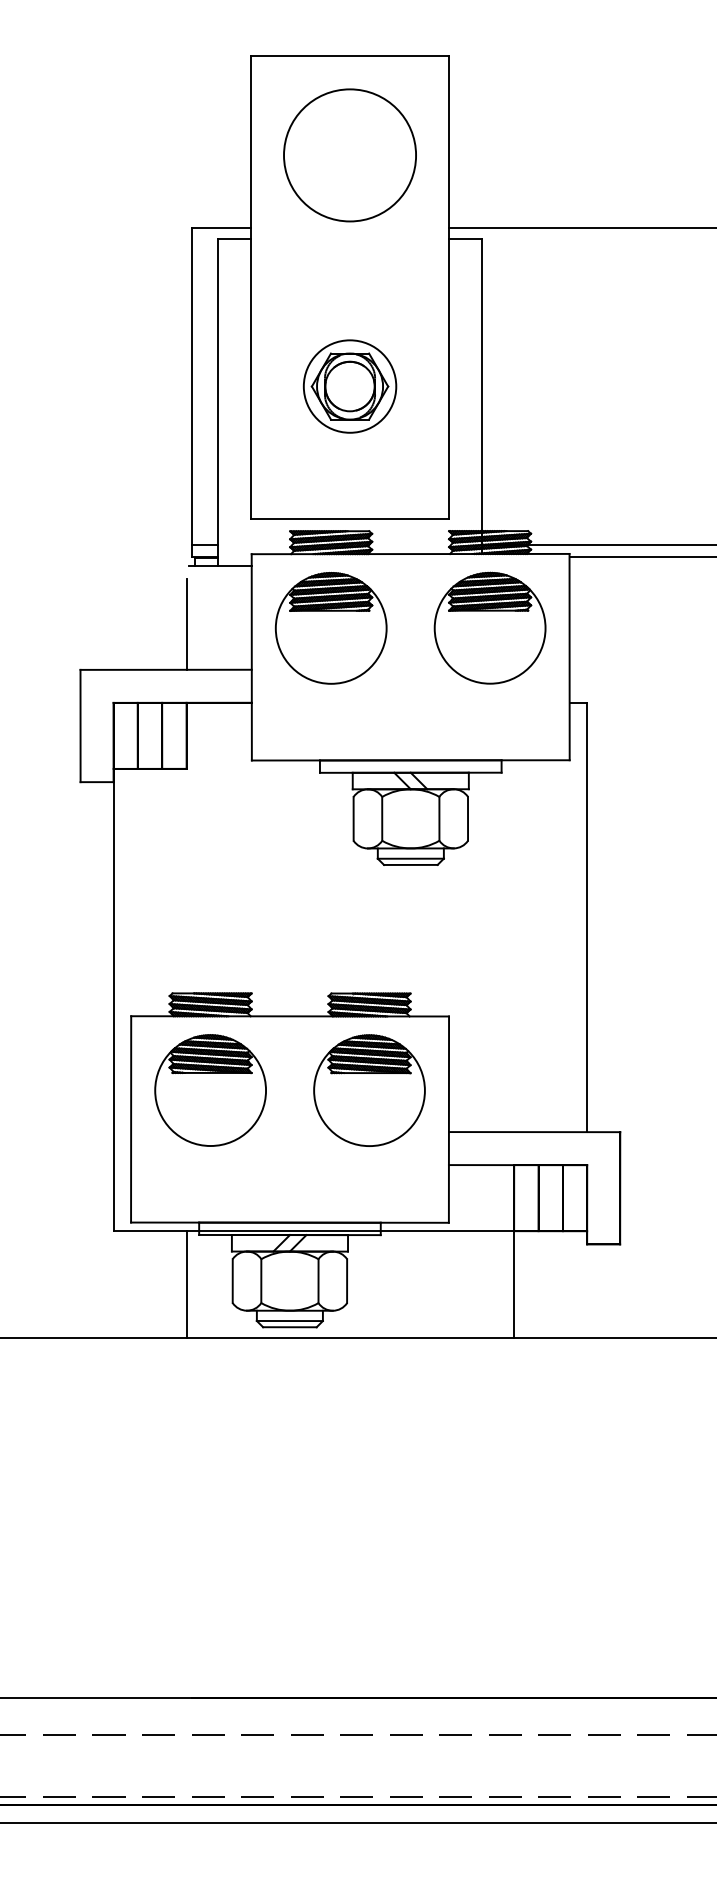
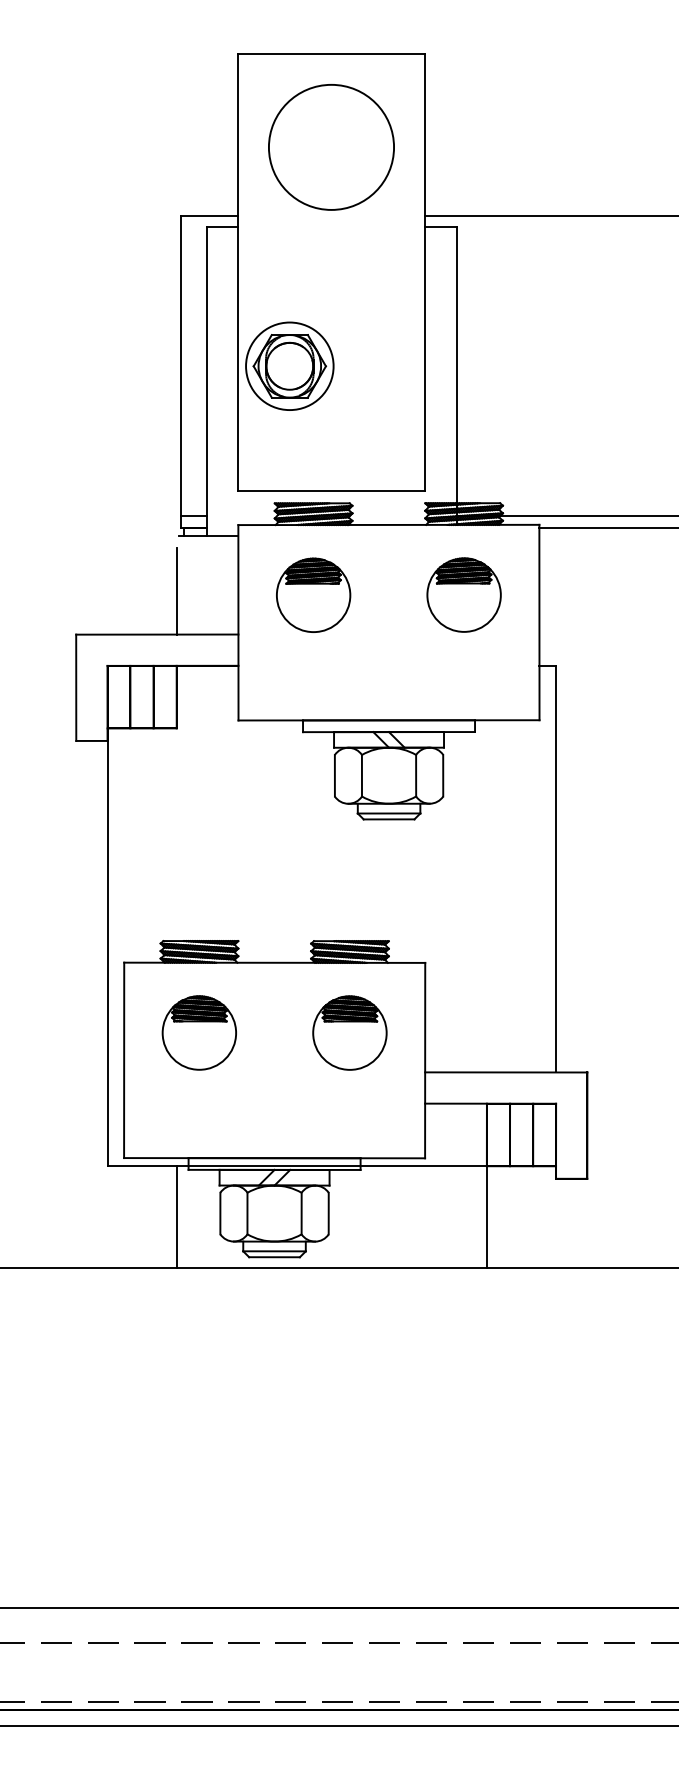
part: (349, 386) -> (289, 366), moved
part: (489, 627) -> (463, 594), size x0.7
part: (330, 628) -> (312, 595), size x0.7
part: (210, 1090) -> (199, 1033), size x0.7
part: (369, 1090) -> (349, 1033), size x0.7

